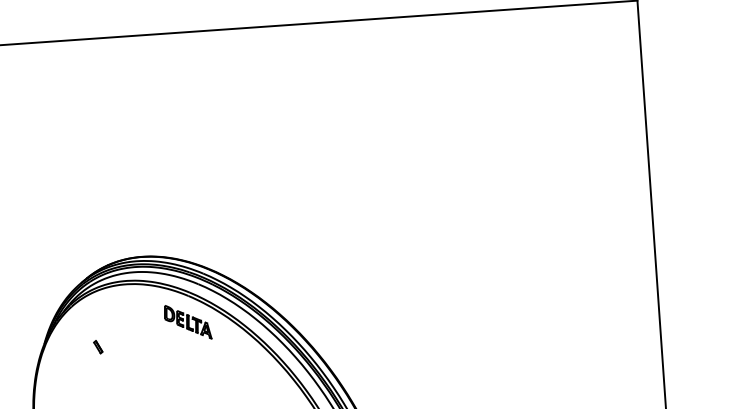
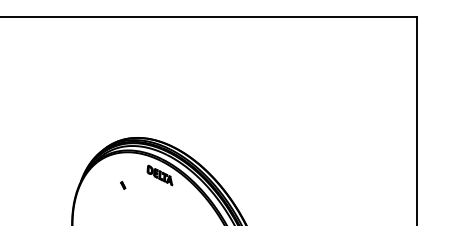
part: (98, 345) -> (123, 184), moved

